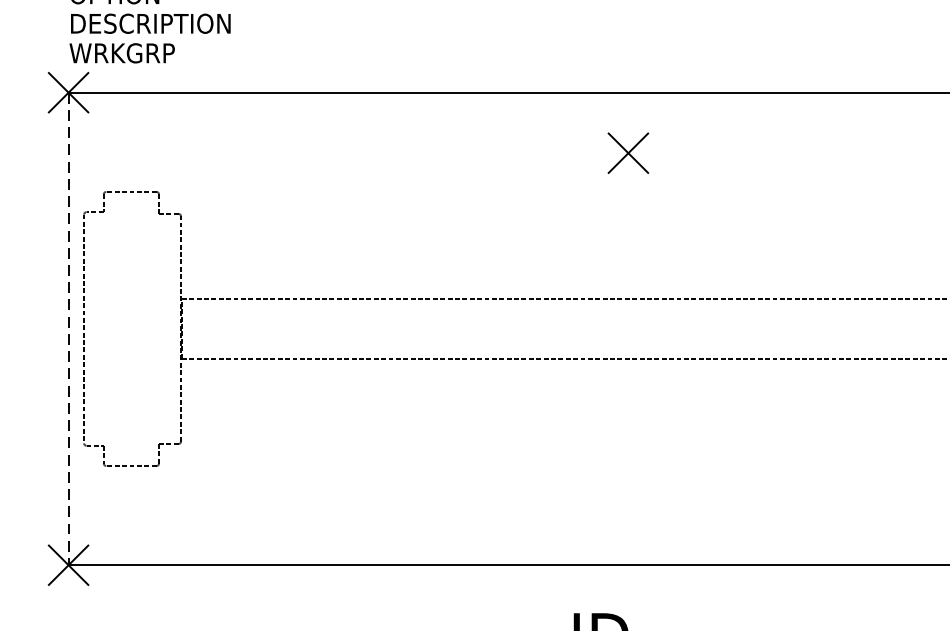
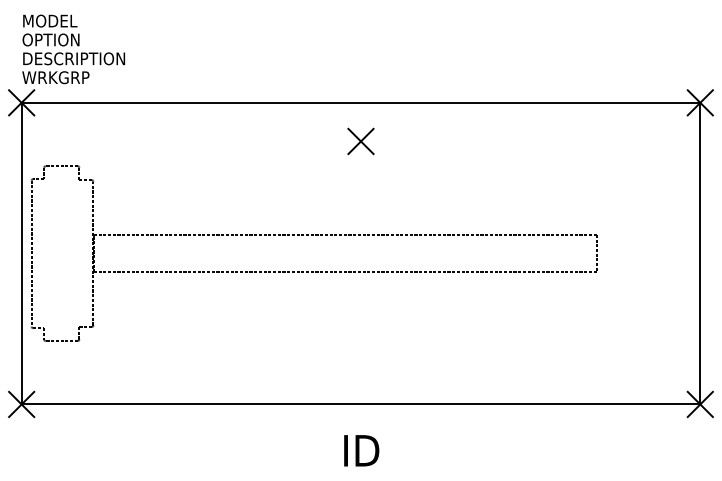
part: (627, 153) -> (360, 141), moved
line: (68, 328) -> (21, 253), dashed -> solid

